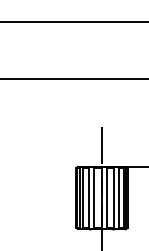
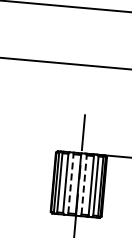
line: (94, 197) -> (71, 183), solid -> dashed
line: (107, 197) -> (84, 184), solid -> dashed

